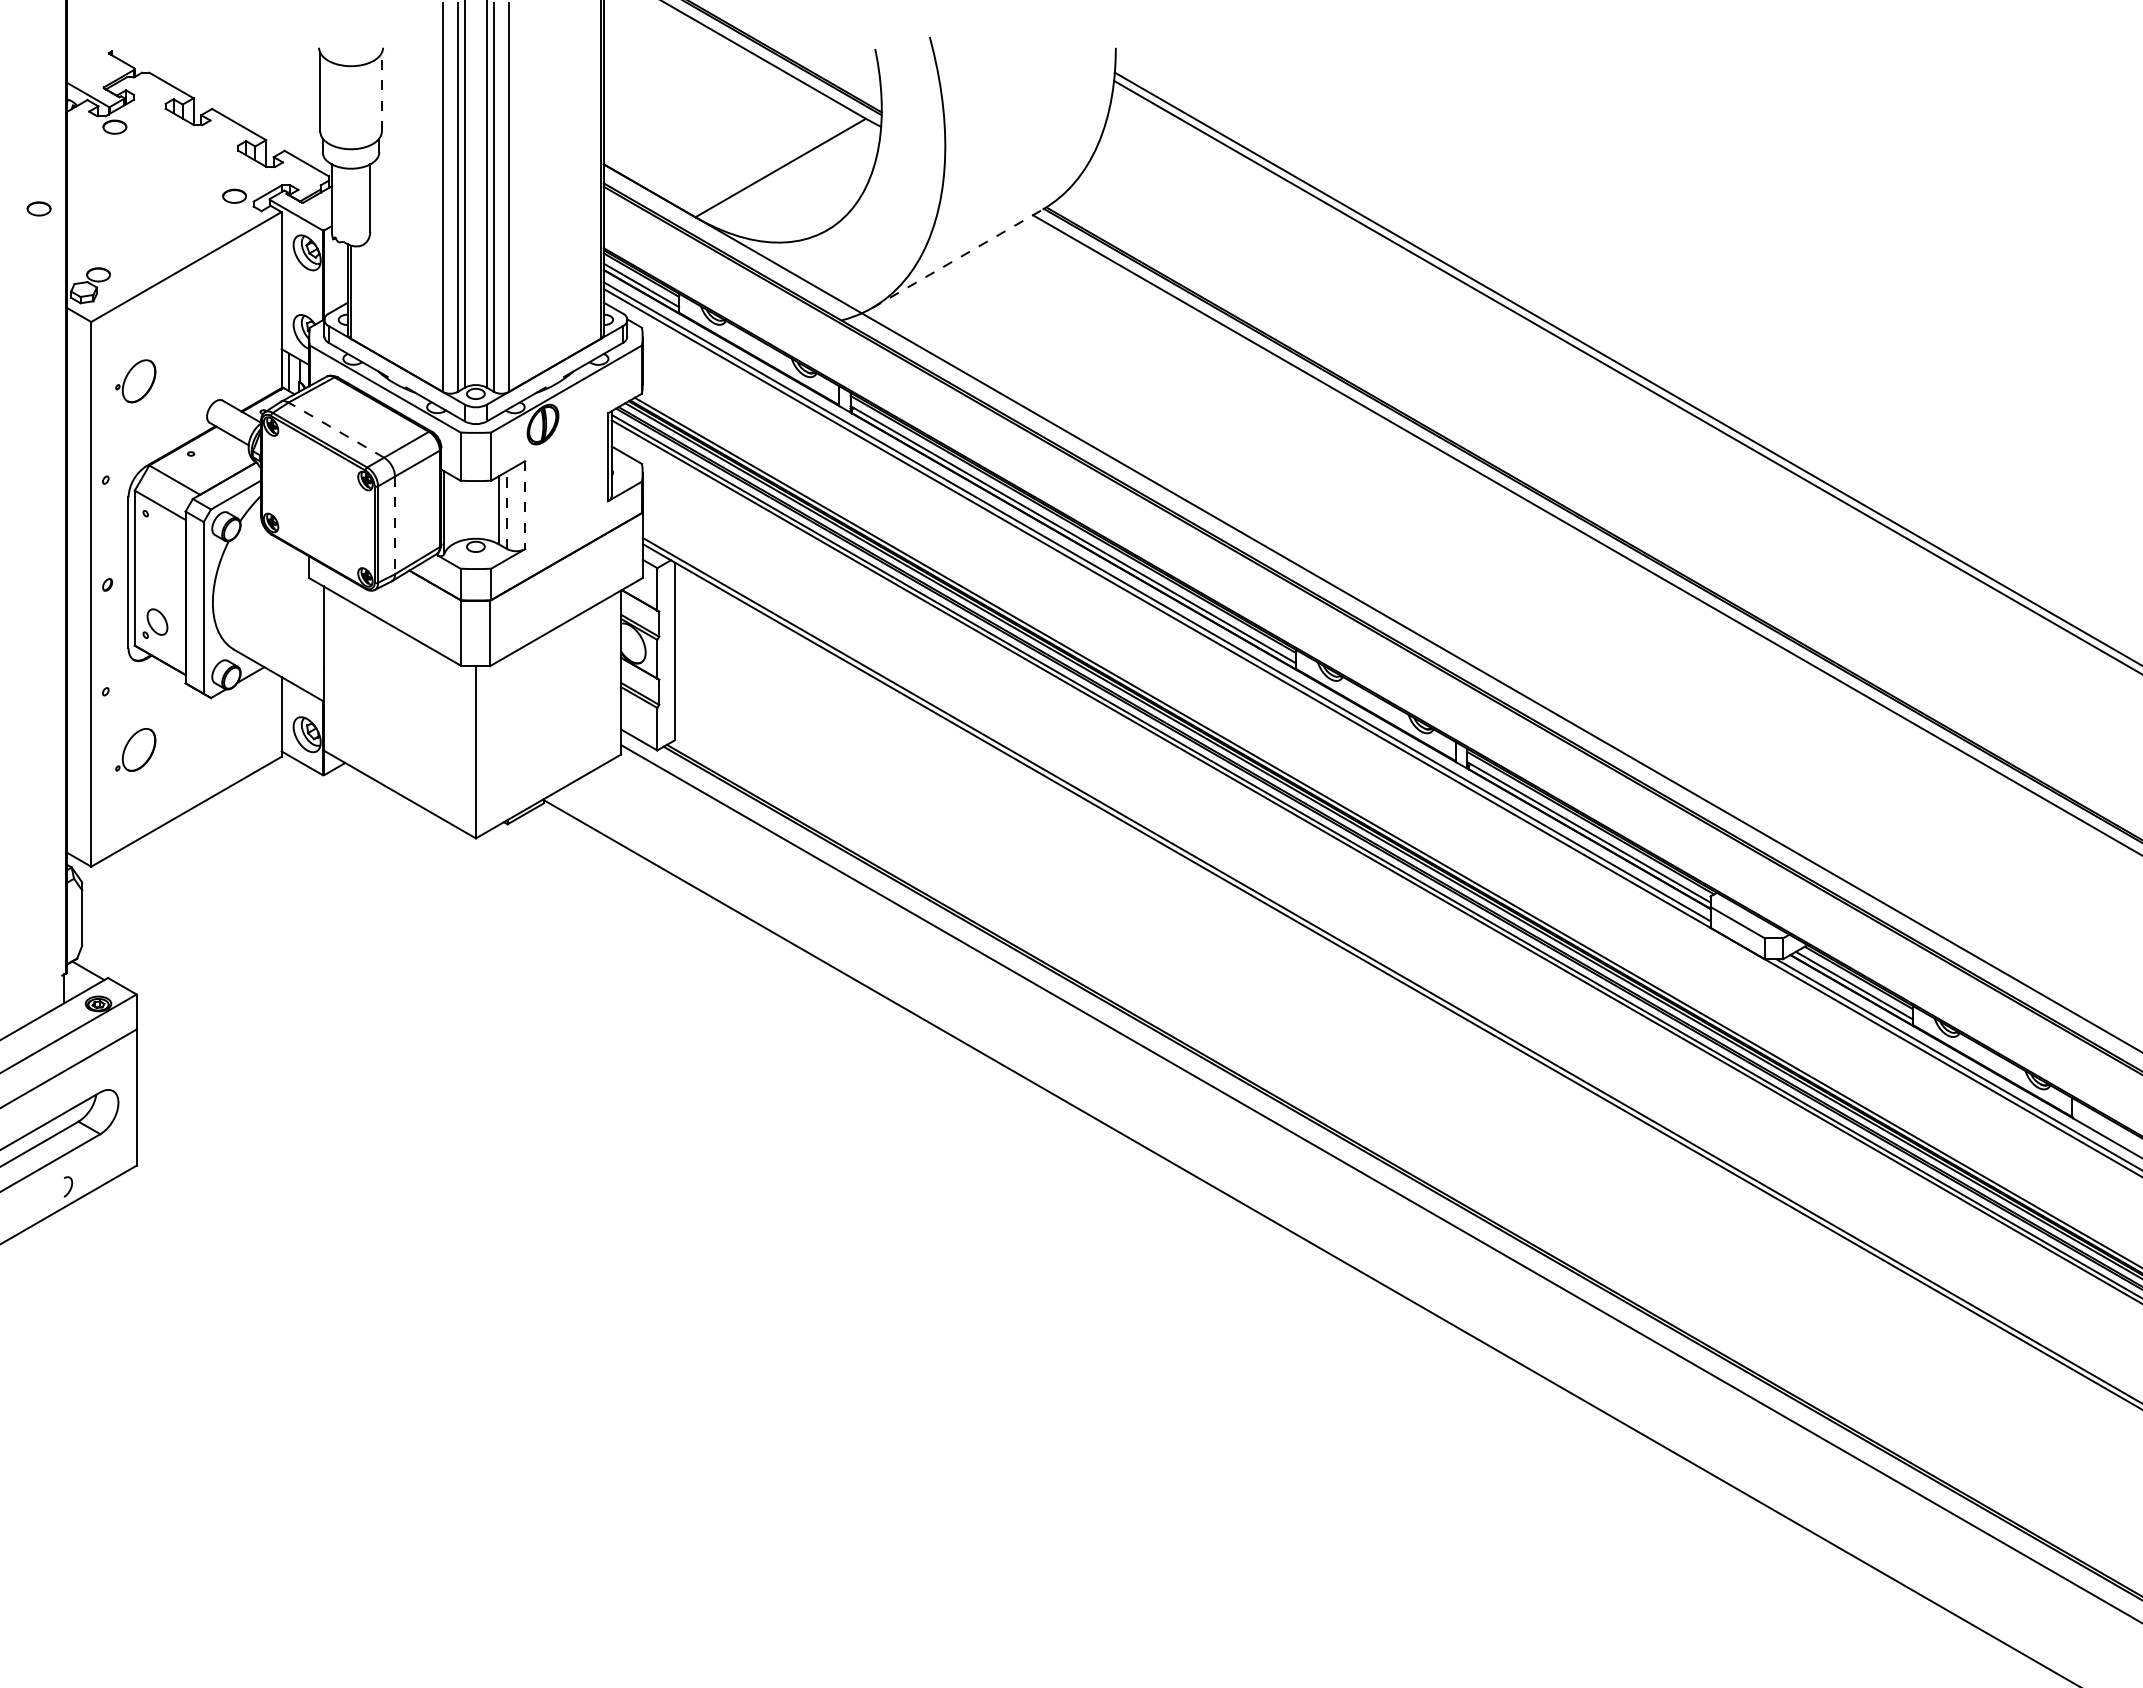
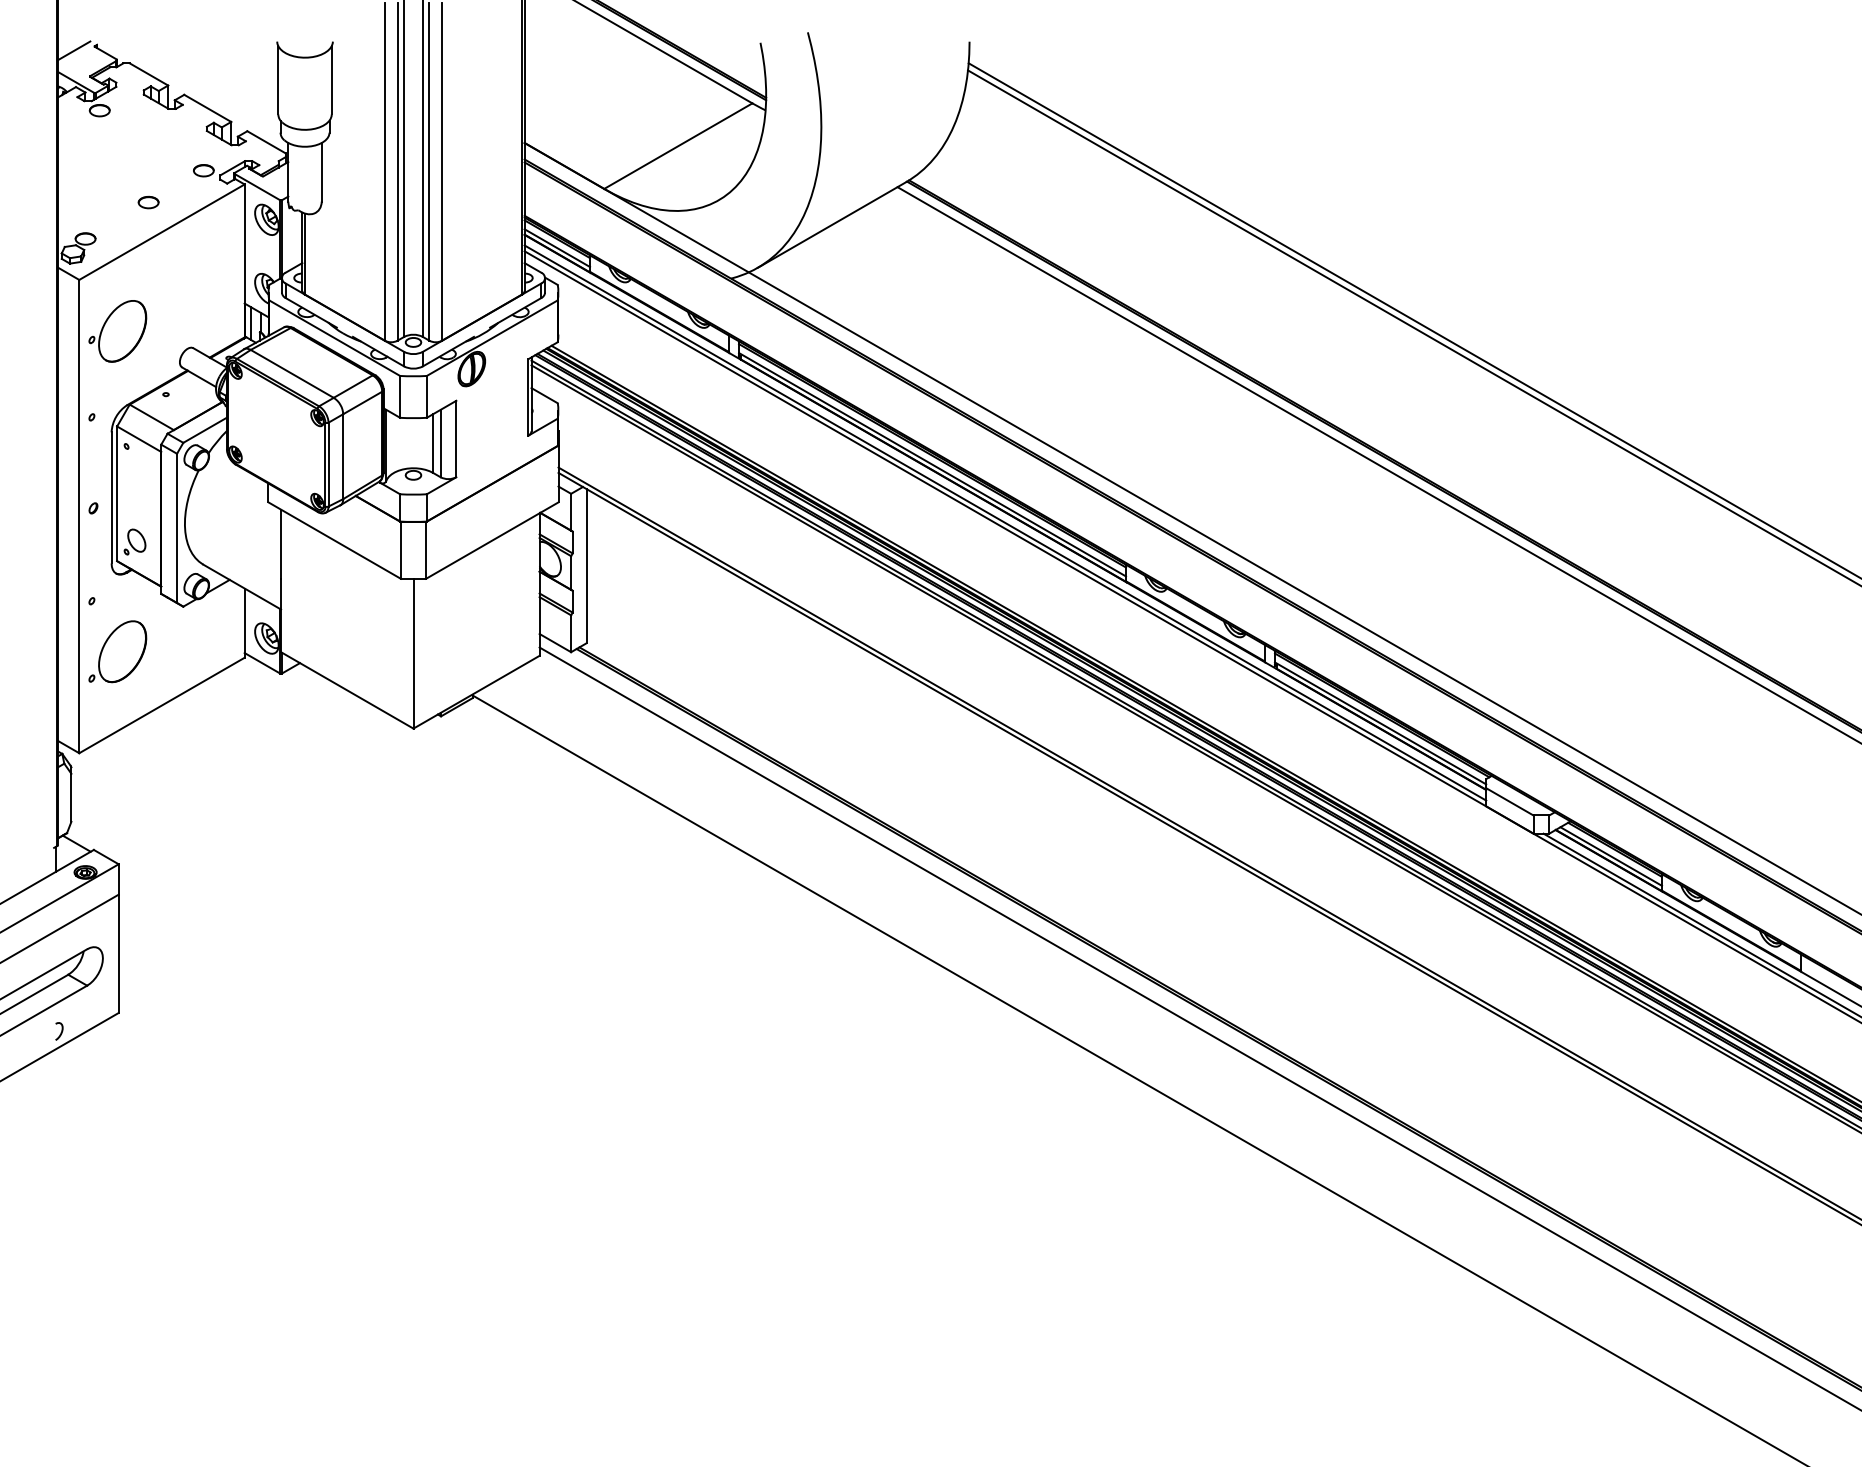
line: (85, 58) -> (74, 50), added
line: (381, 91) -> (331, 79), dashed -> solid
part: (38, 208) -> (148, 202), moved
line: (957, 258) -> (831, 224), dashed -> solid
part: (135, 381) -> (117, 331), size x1.67
line: (335, 429) -> (291, 373), dashed -> solid
line: (525, 505) -> (456, 439), dashed -> solid
line: (507, 510) -> (440, 443), dashed -> solid
line: (395, 525) -> (343, 456), dashed -> solid
part: (135, 749) -> (117, 651), size x1.67

